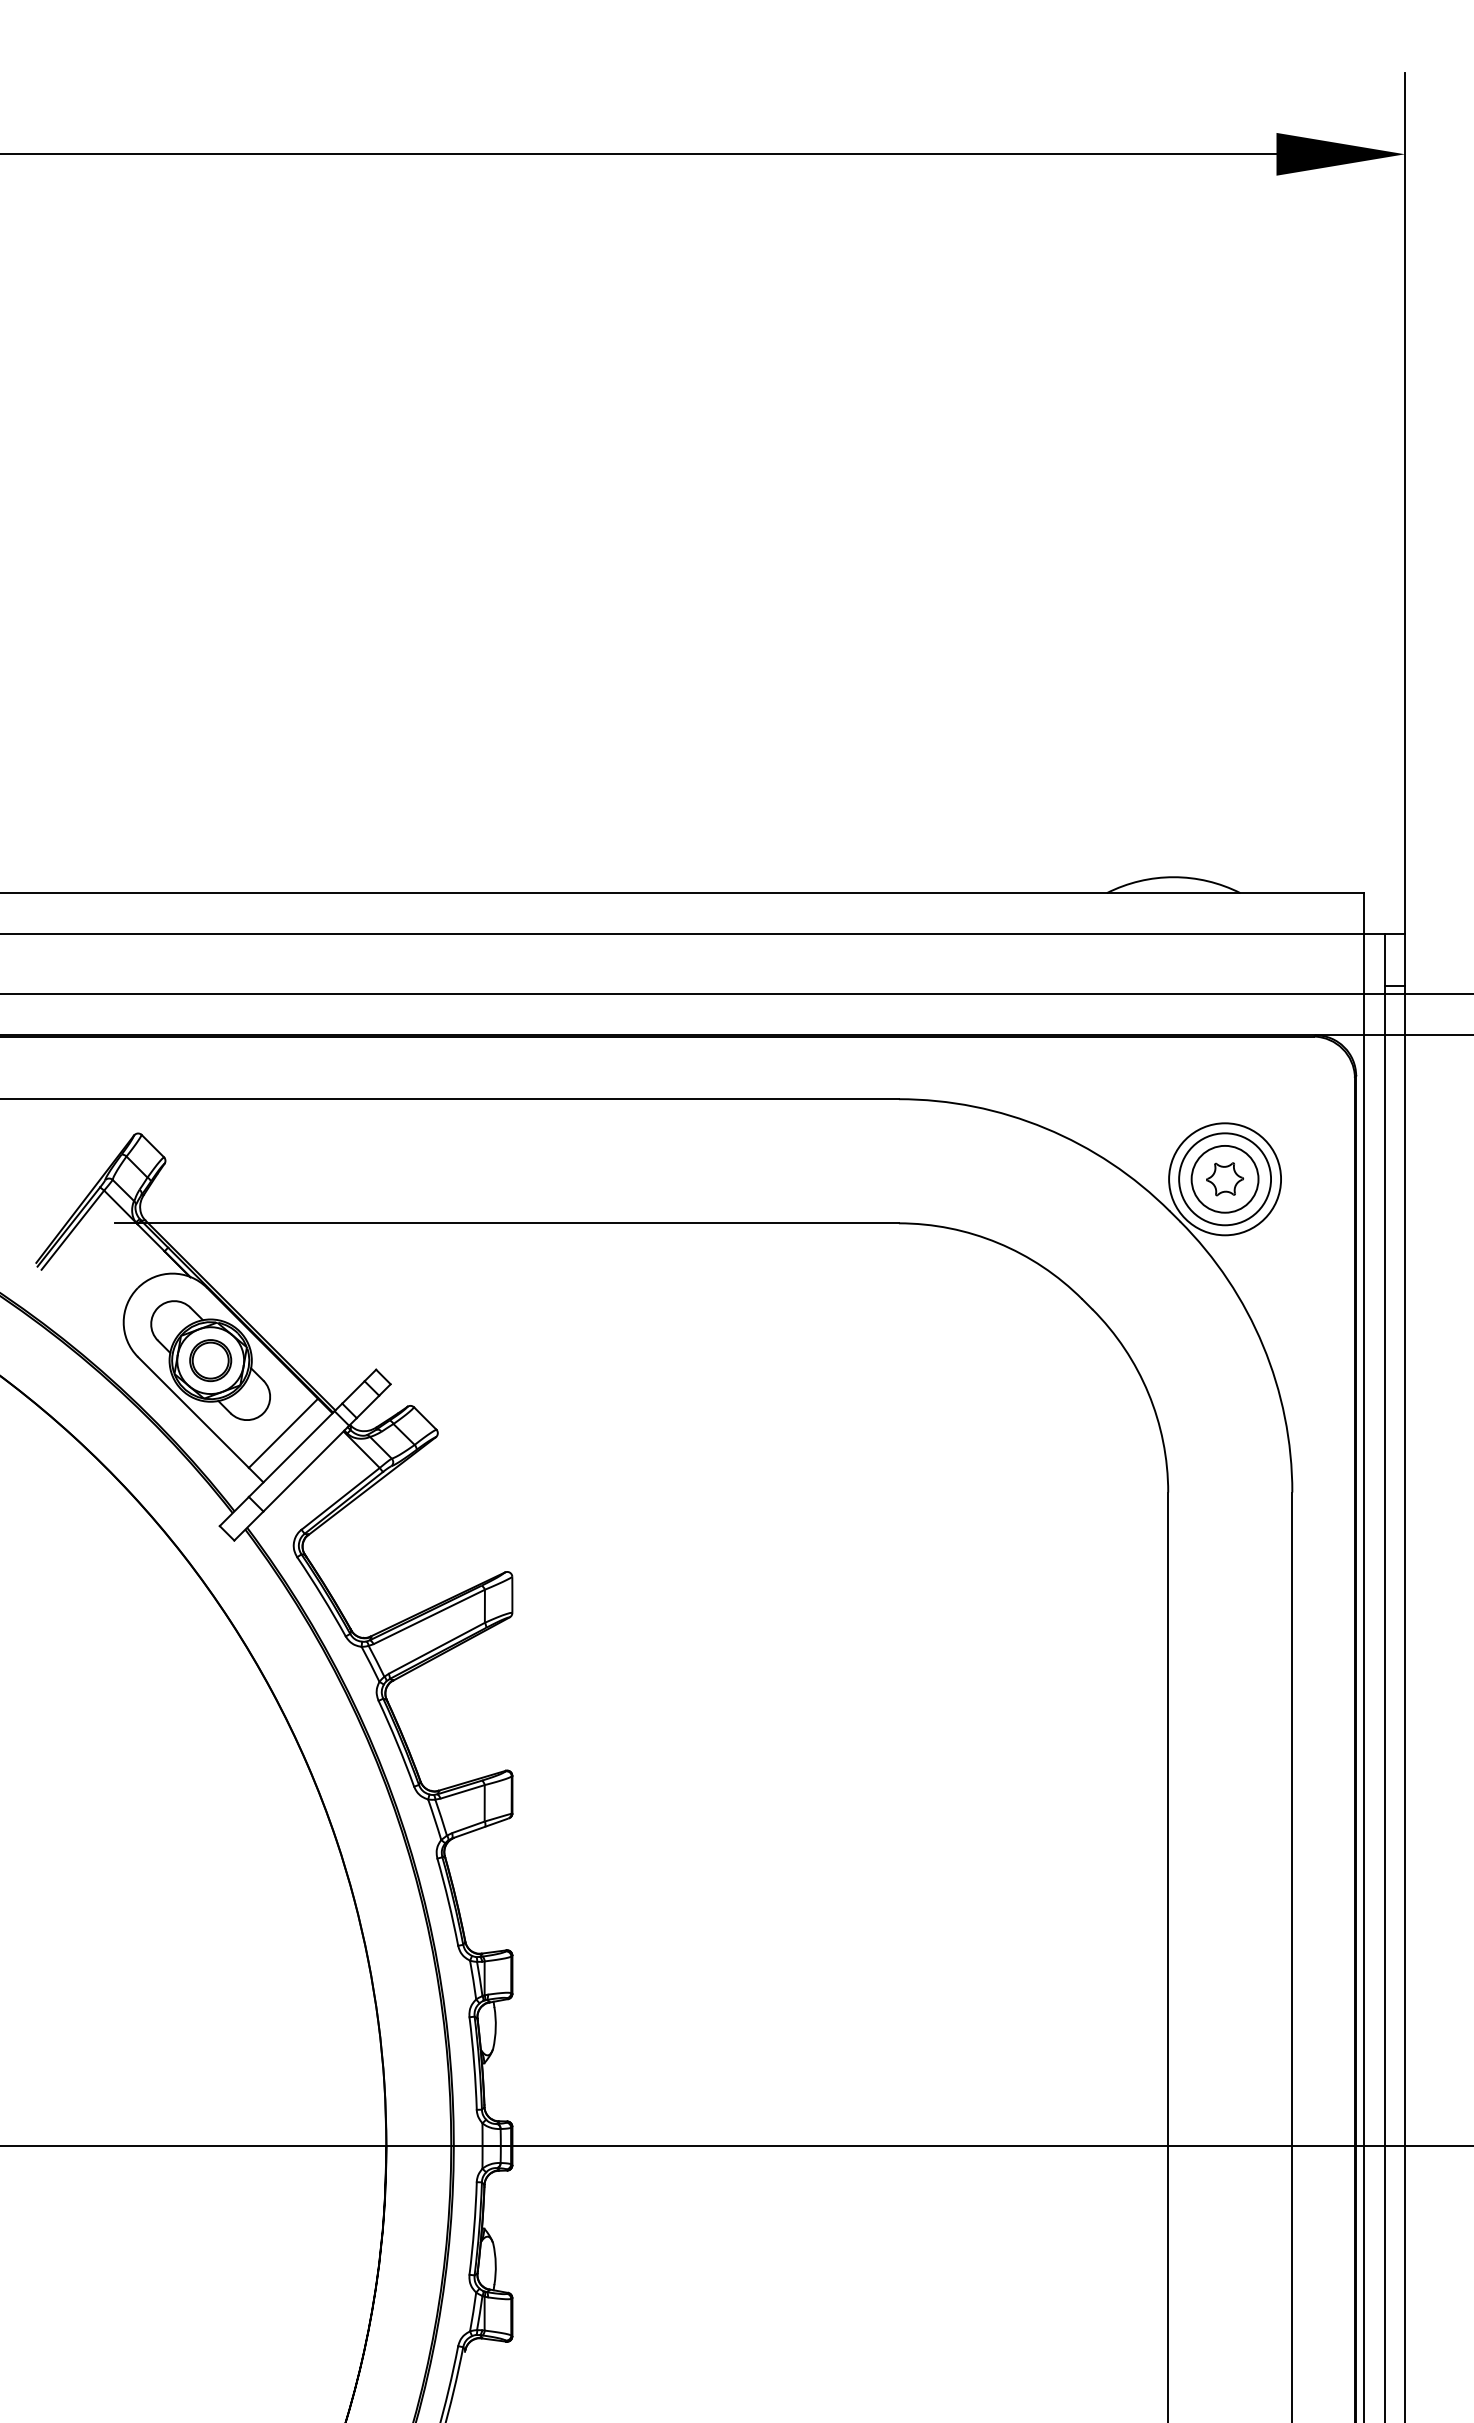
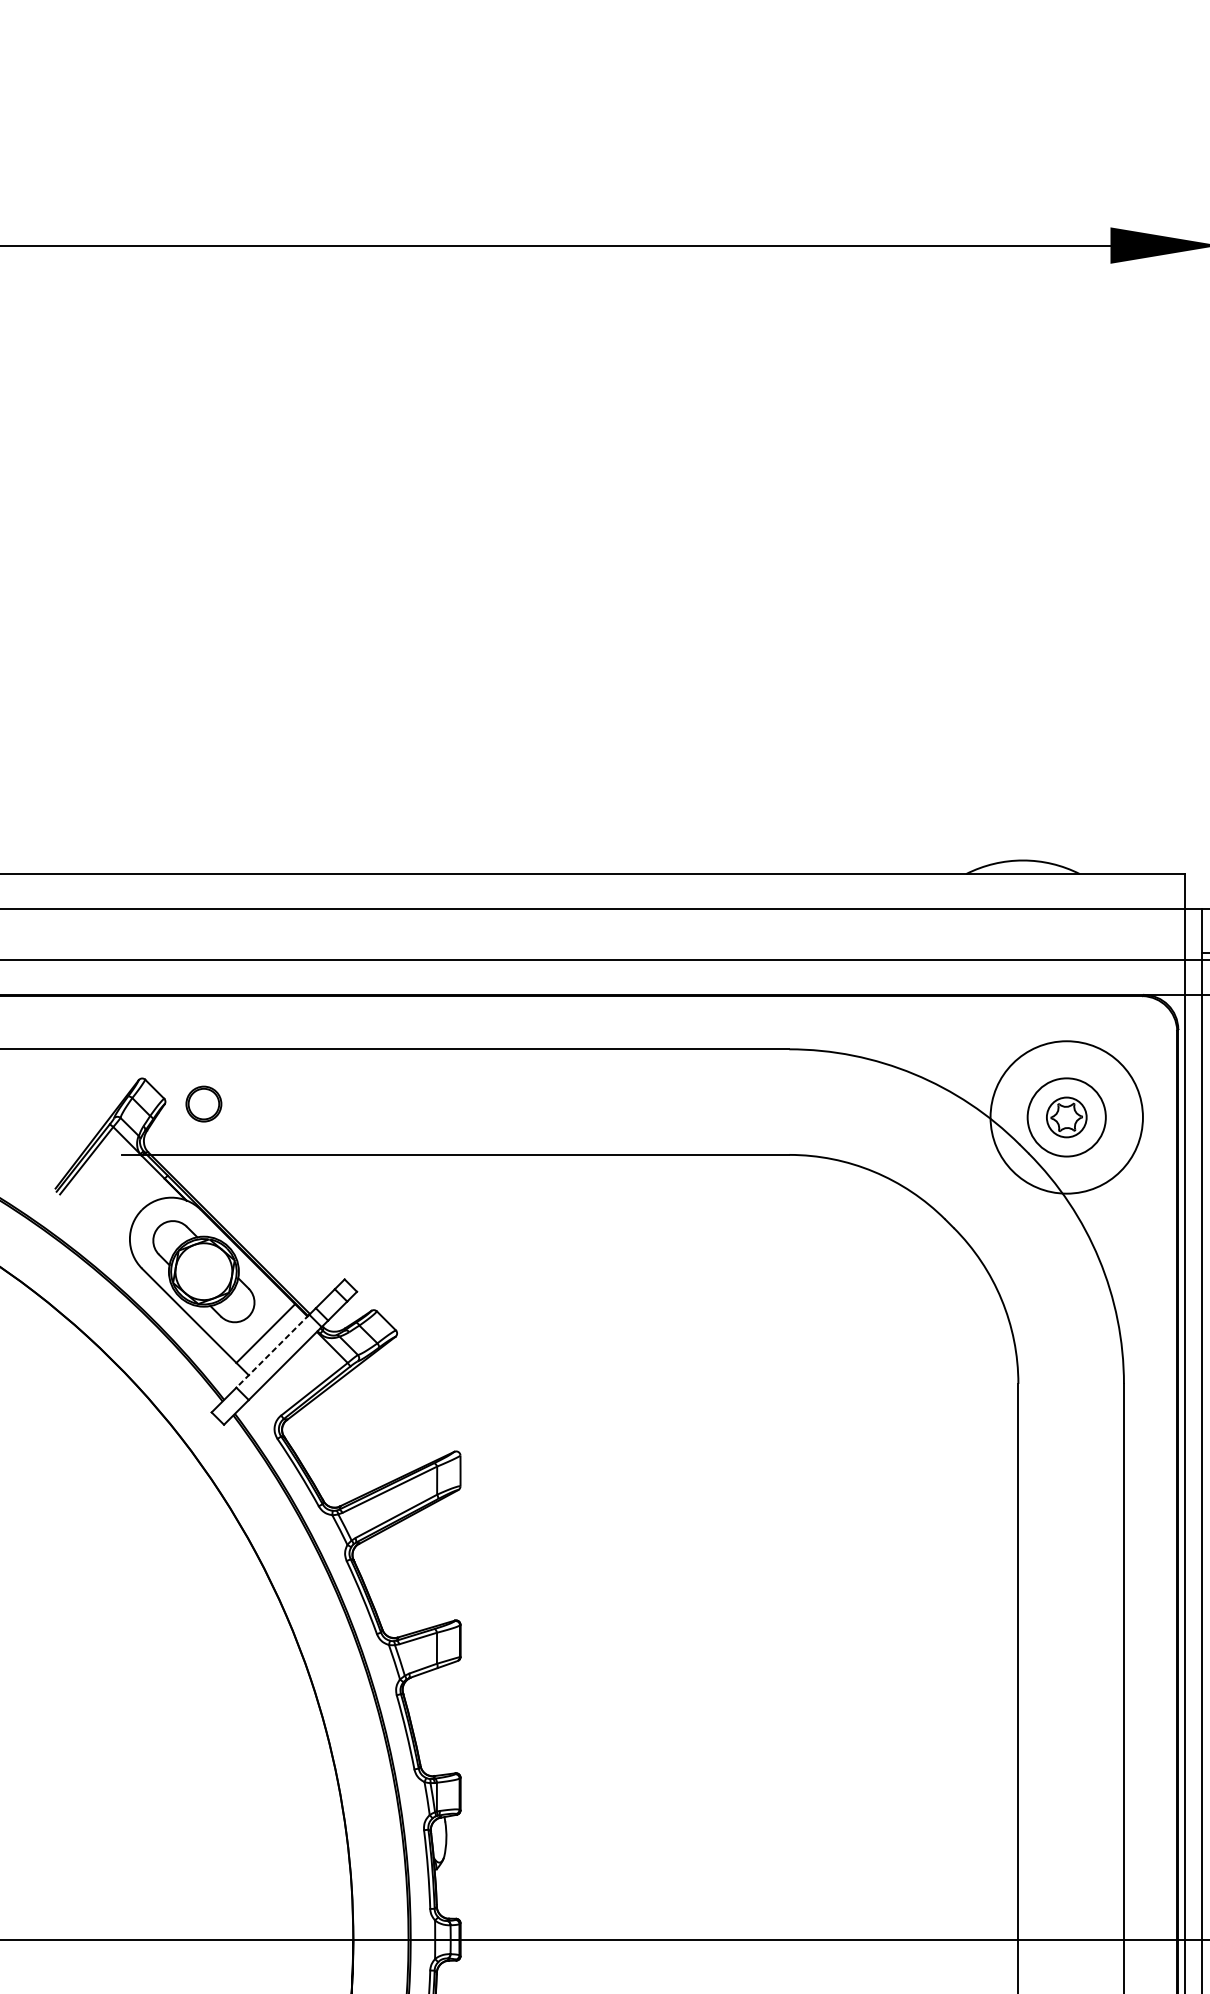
circle: (1224, 1178) -> (1066, 1116), size x0.7
circle: (1225, 1179) -> (1067, 1117), size x1.6
part: (210, 1360) -> (203, 1104), moved
line: (291, 1454) -> (272, 1351), solid -> dashed

